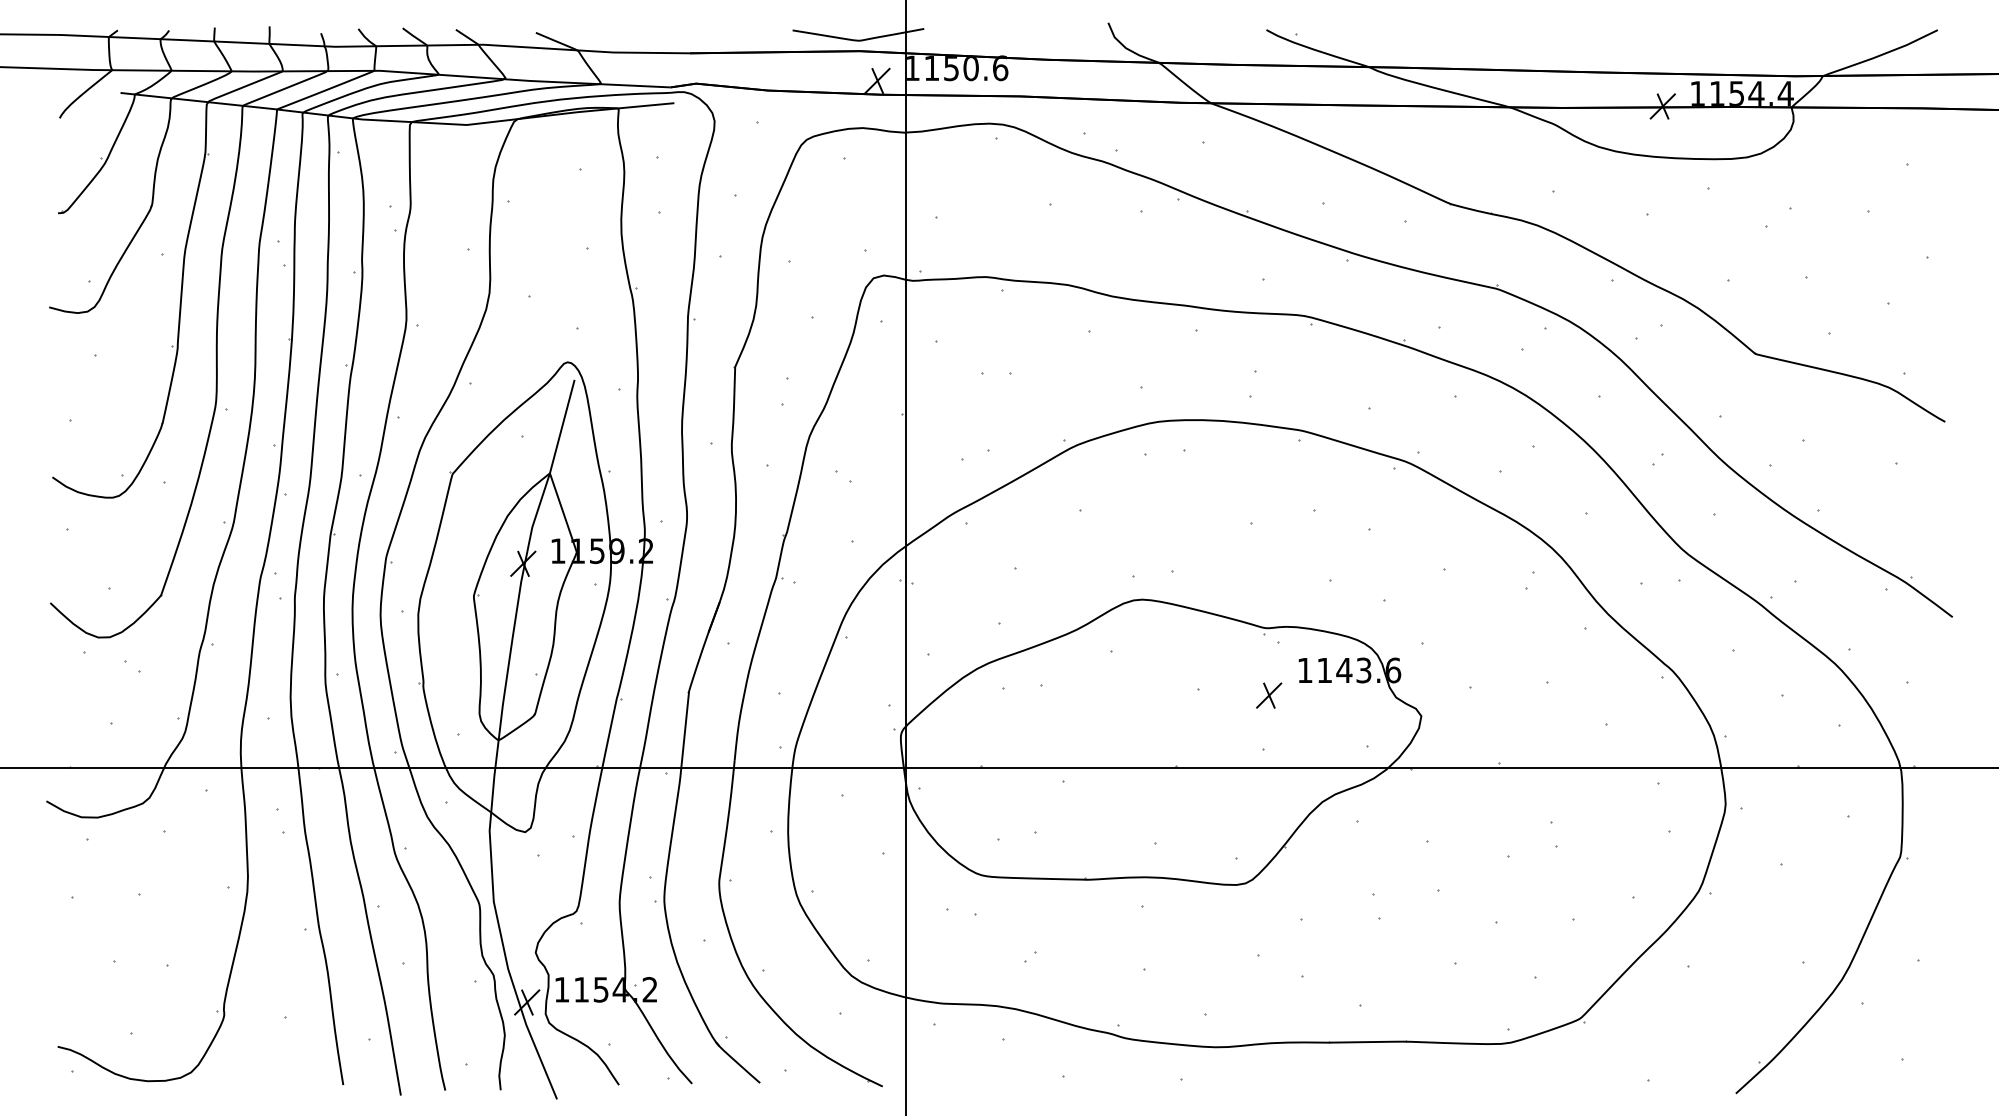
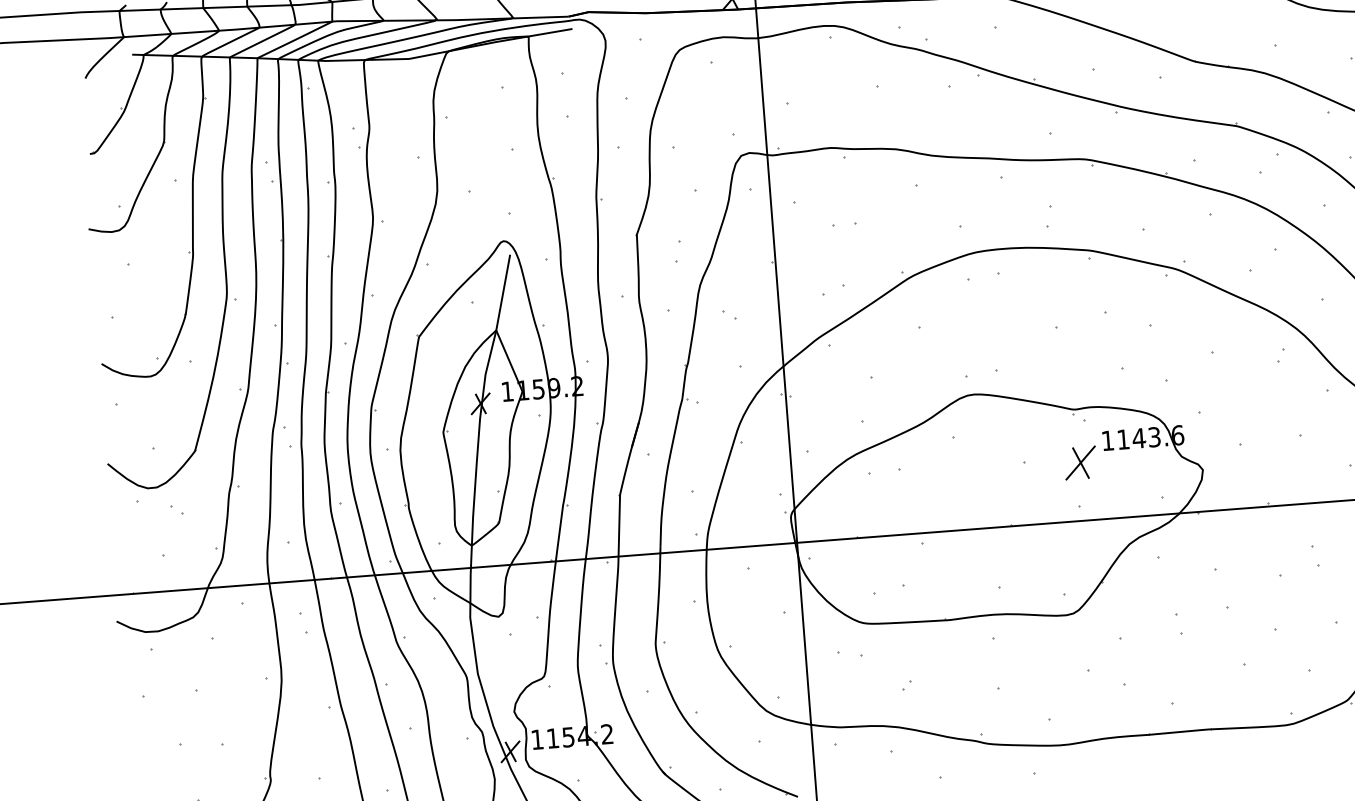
part: (1269, 695) -> (1081, 462), size x1.6

